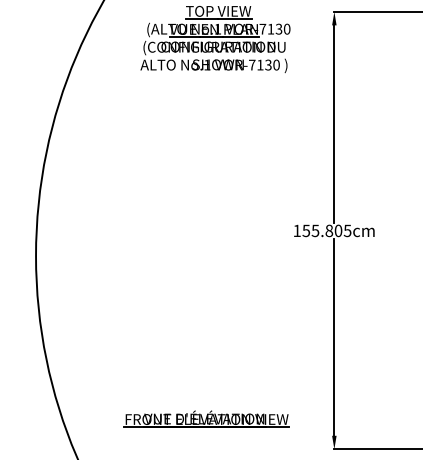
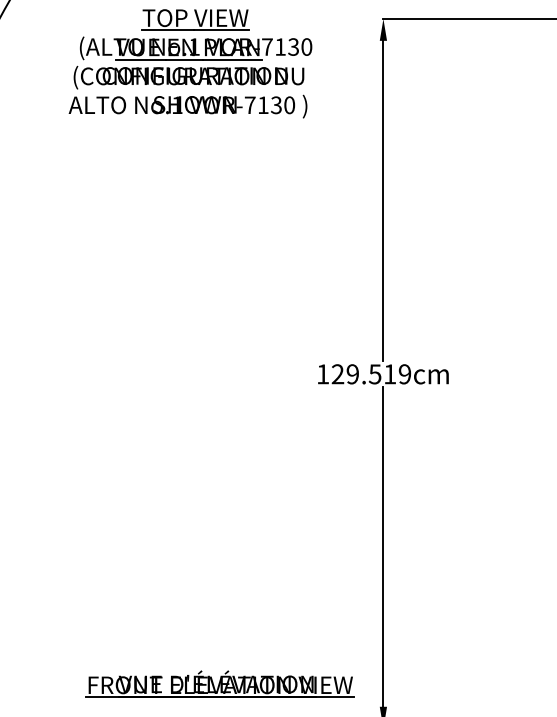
text: (326, 230) -> (370, 373), 155.805cm -> 129.519cm
part: (206, 418) -> (219, 683), moved

